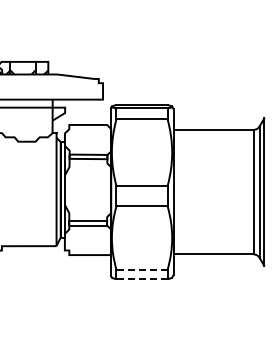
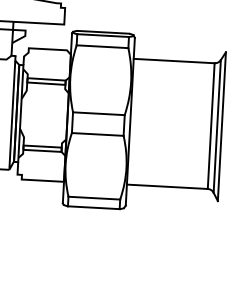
line: (142, 269) -> (94, 198), dashed -> solid
line: (142, 279) -> (94, 208), dashed -> solid

